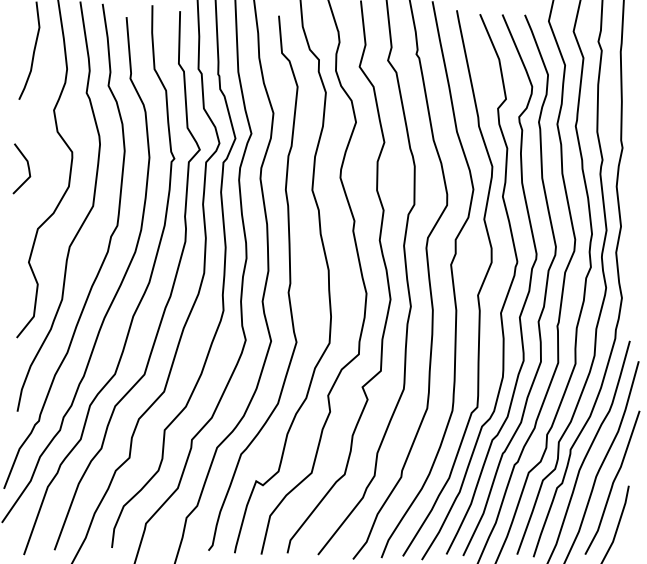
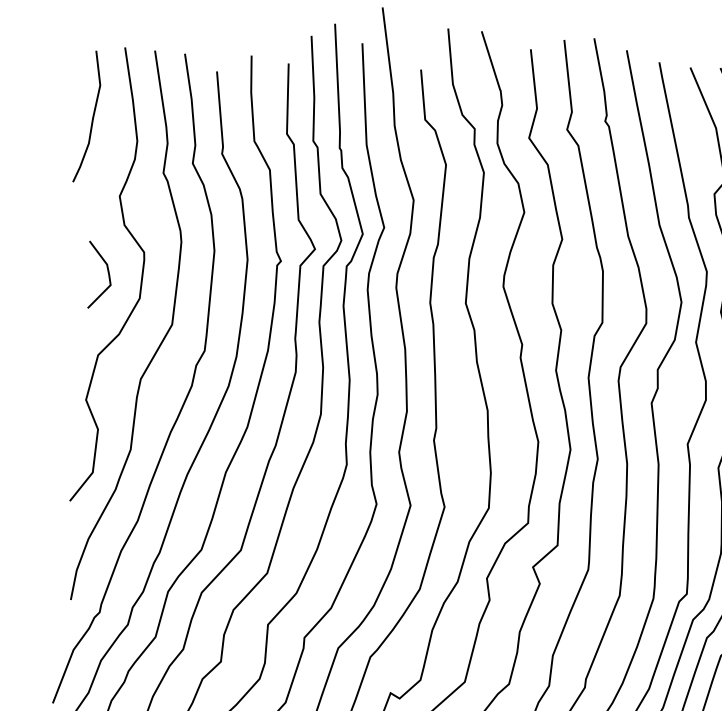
line: (27, 167) -> (107, 272), moved

